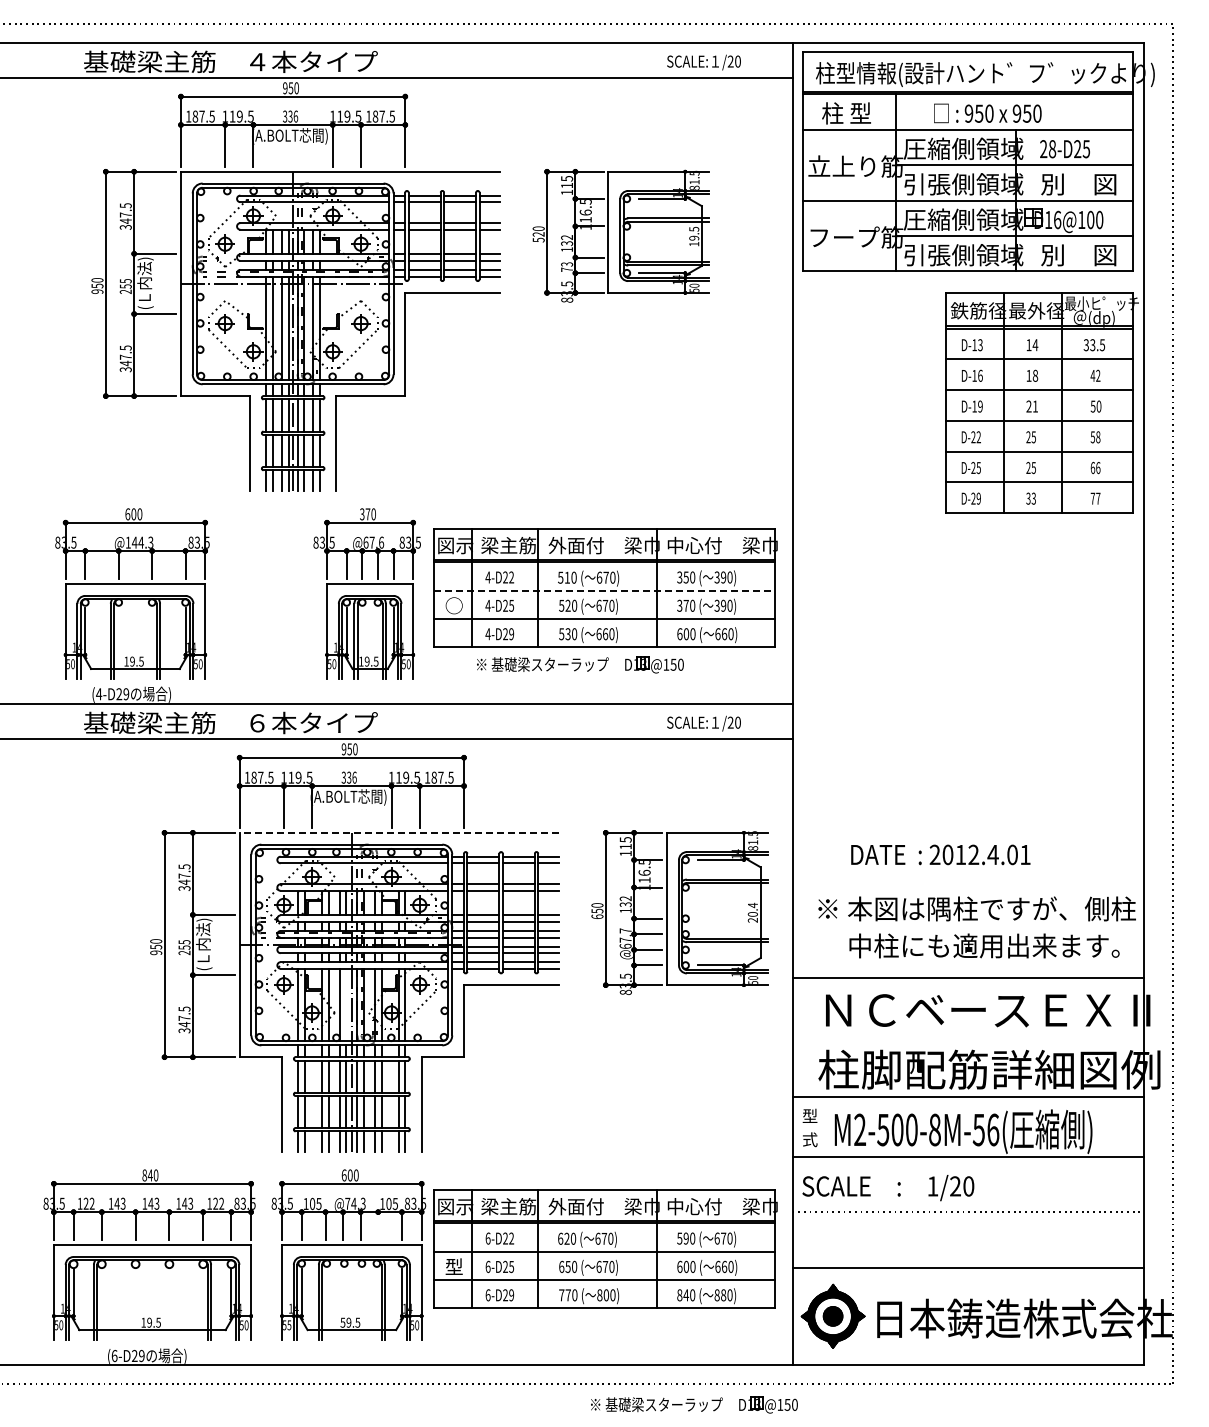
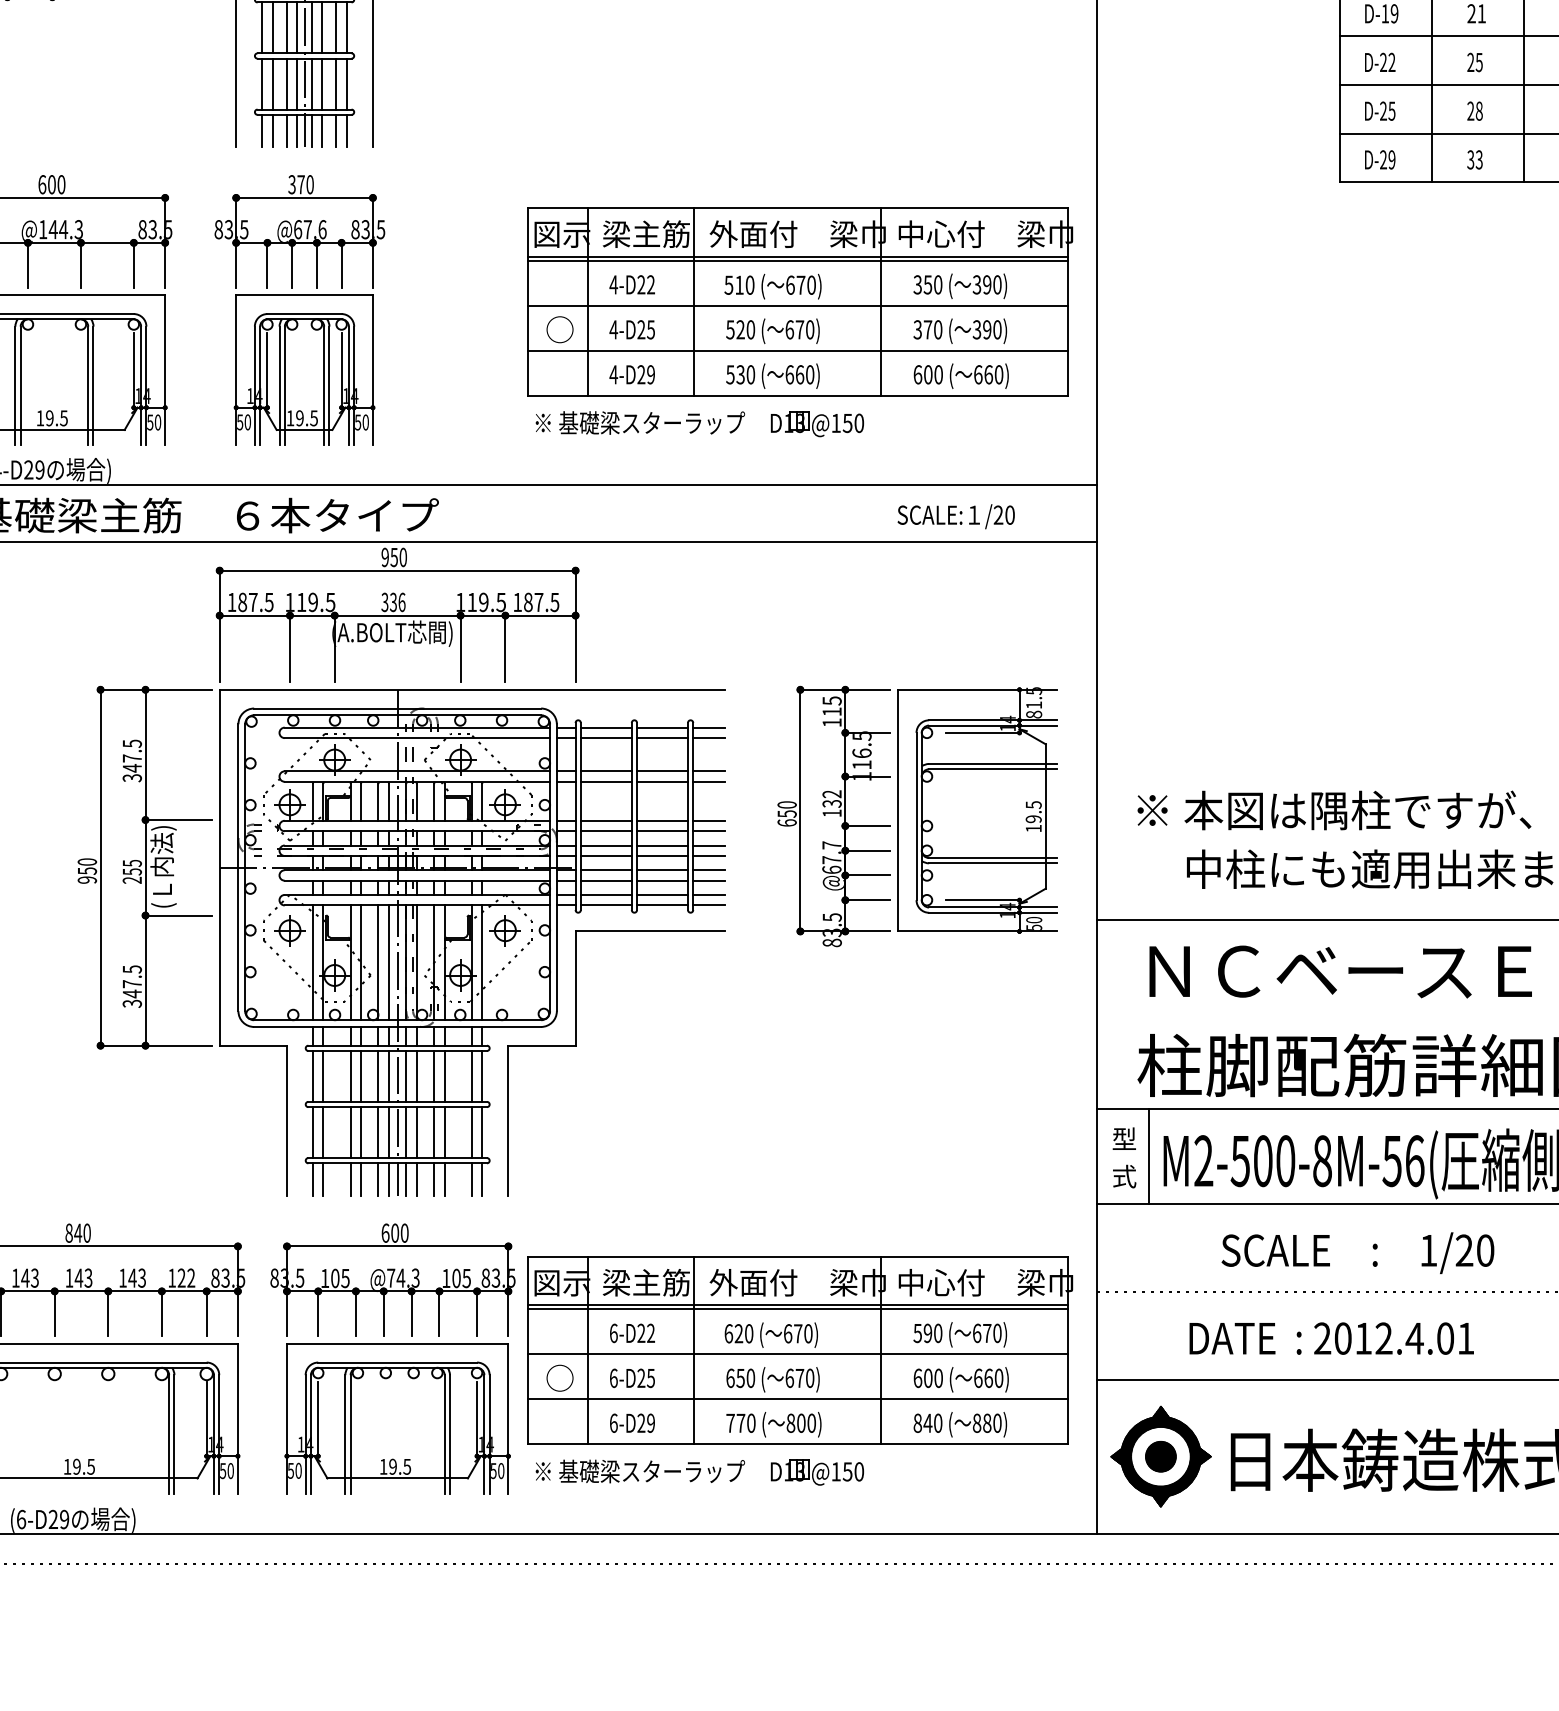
text: (1033, 467) -> (1478, 110), 25 -> 28
line: (604, 590) -> (798, 305), dashed -> solid
part: (366, 593) -> (298, 310), moved
part: (580, 664) -> (700, 422), moved
line: (398, 832) -> (471, 689), dashed -> solid
text: (940, 854) -> (1331, 1337), moved
text: (752, 912) -> (1033, 816), 20.4 -> 19.5
line: (346, 1004) -> (389, 962), added
line: (825, 1126) -> (1148, 1155), added
text: (888, 1188) -> (1358, 1253), moved
line: (378, 1226) -> (439, 1314), added
text: (453, 1266) -> (558, 1377), 型 -> ○
text: (342, 1322) -> (382, 1466), 59.5 -> 19.5
text: (289, 1325) -> (298, 1471), 55 -> 50
part: (694, 1404) -> (700, 1471), moved

